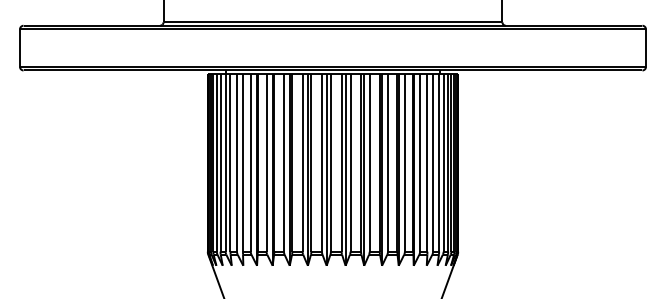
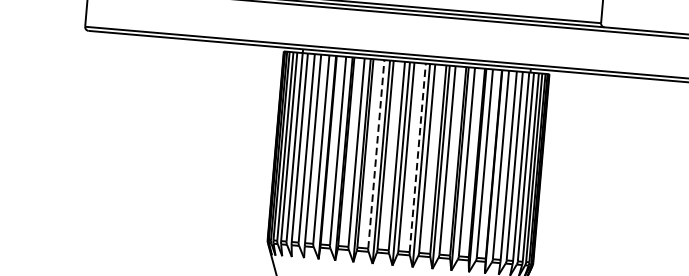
line: (302, 162) -> (376, 153), solid -> dashed
line: (341, 162) -> (417, 157), solid -> dashed

